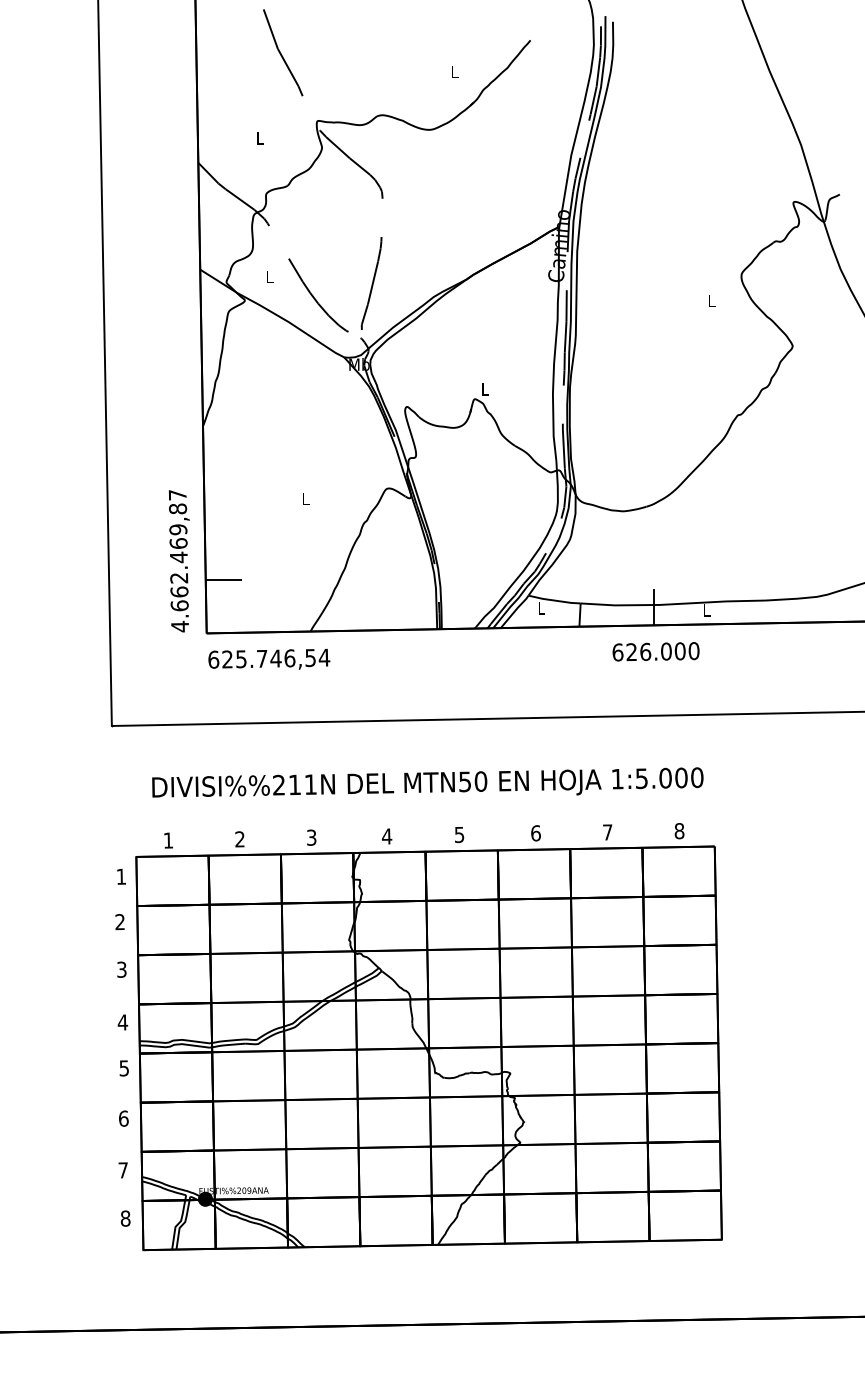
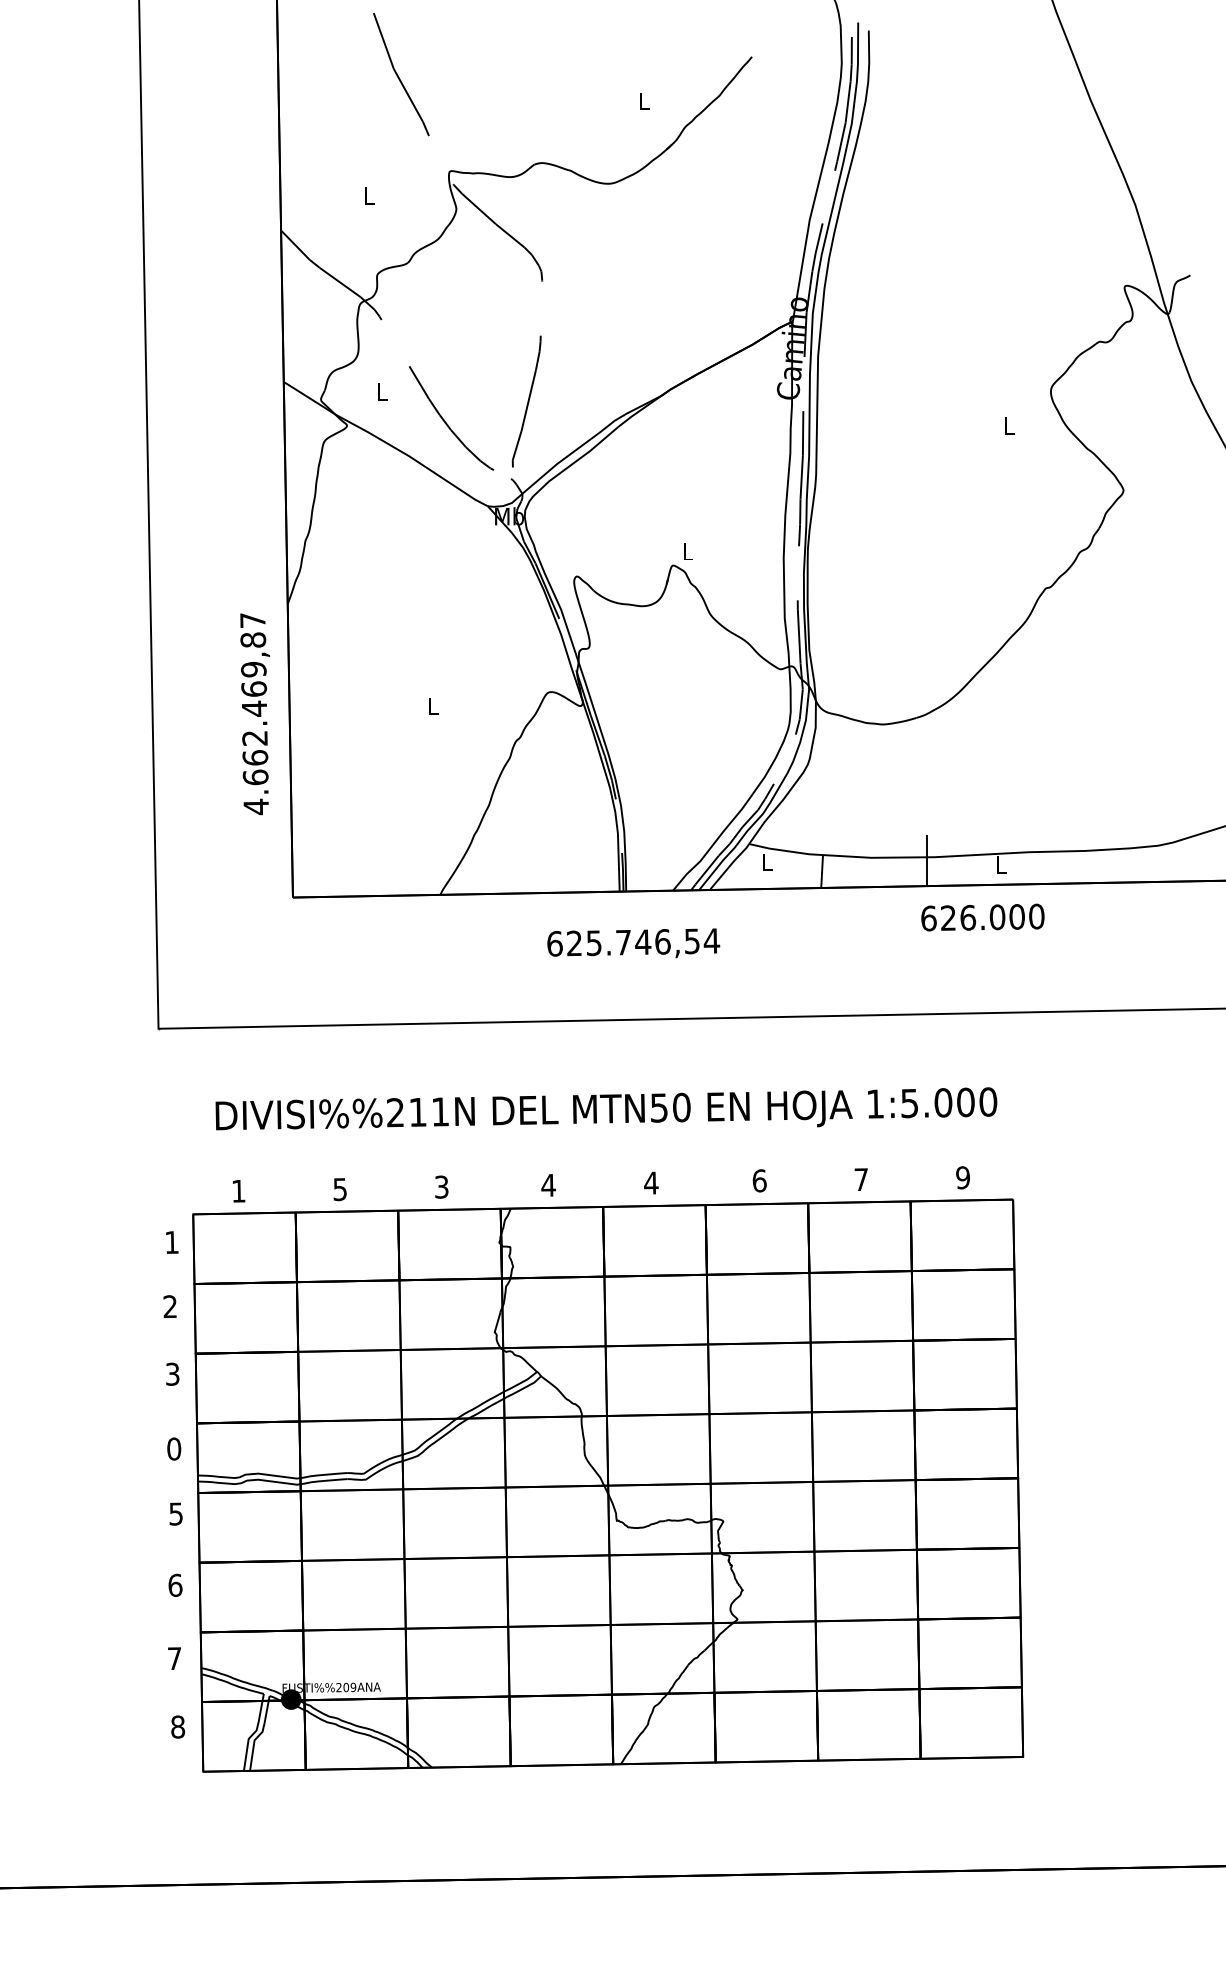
text: (178, 561) -> (254, 714), moved
line: (223, 580) -> (316, 822), removed
text: (655, 651) -> (982, 917), moved
text: (269, 659) -> (633, 943), moved
text: (679, 830) -> (963, 1177), 8 -> 9
text: (459, 834) -> (651, 1182), 5 -> 4
text: (239, 839) -> (339, 1189), 2 -> 5
text: (122, 1022) -> (173, 1448), 4 -> 0

